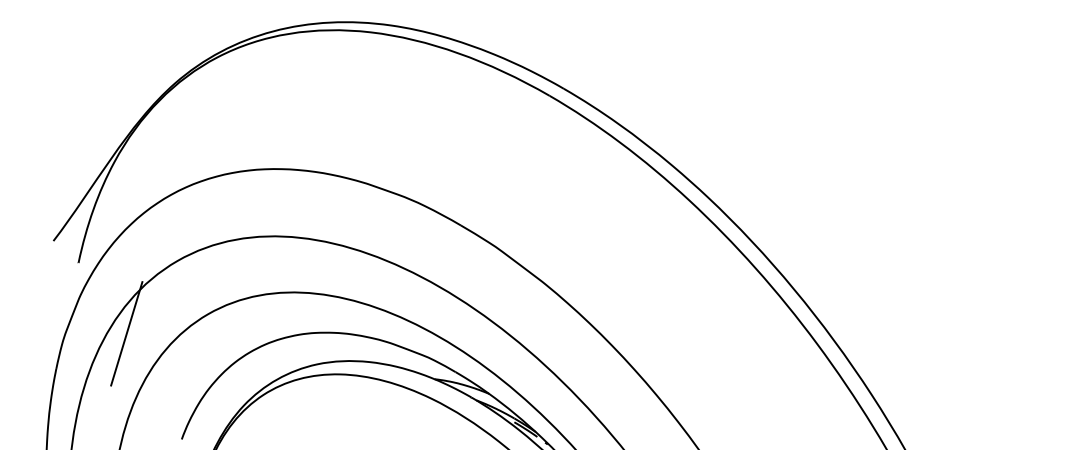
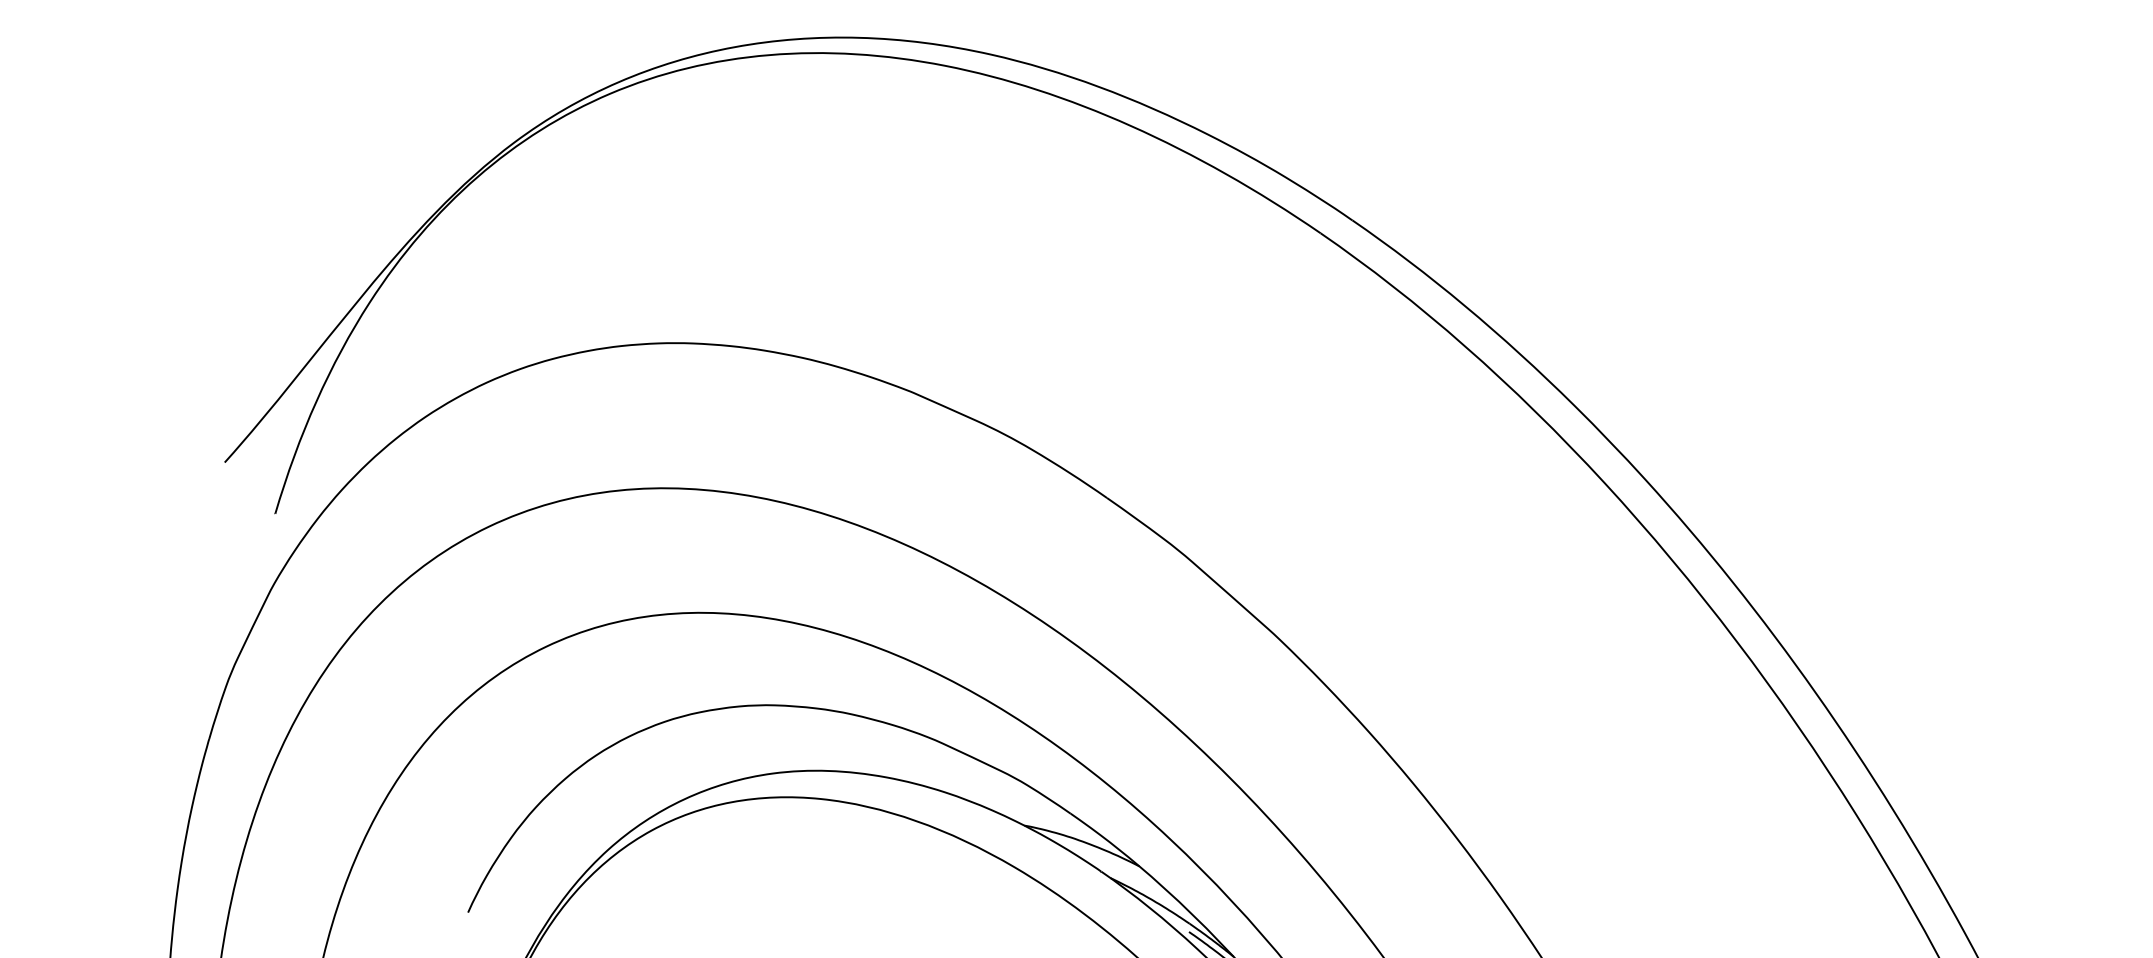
line: (126, 333) -> (366, 674), removed

